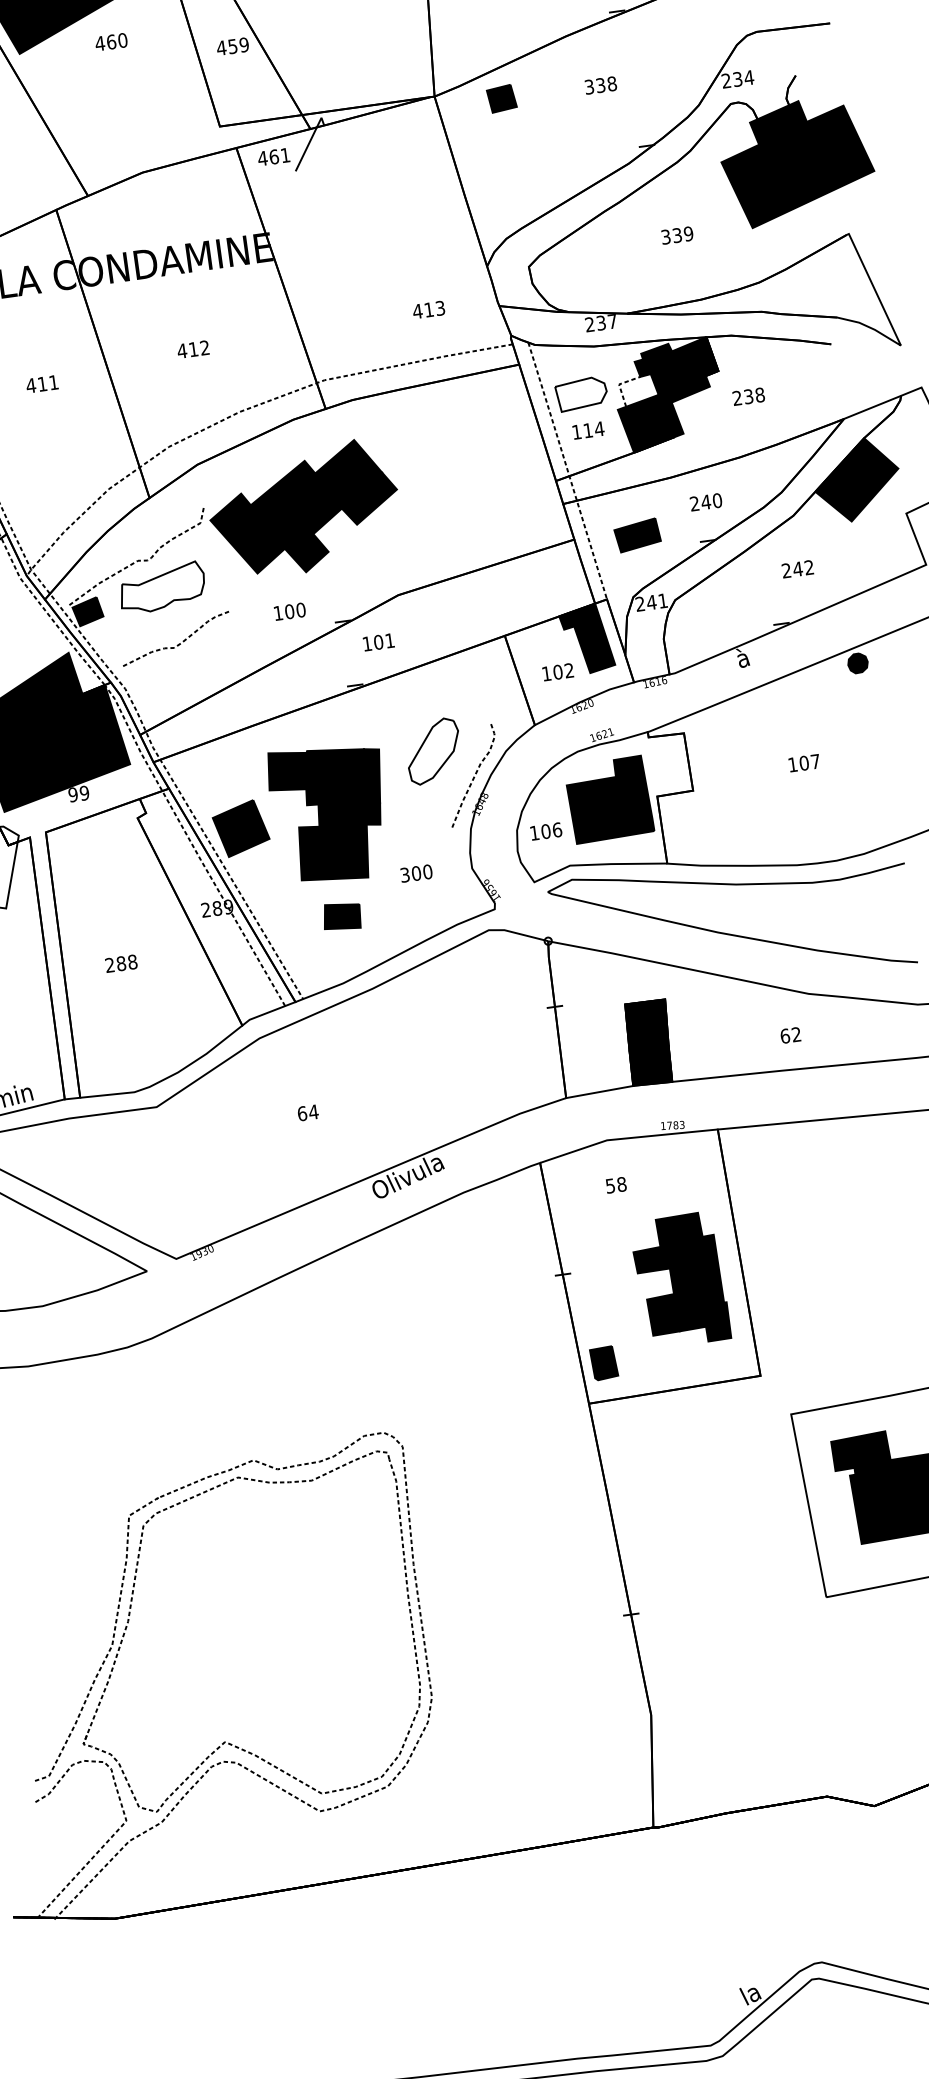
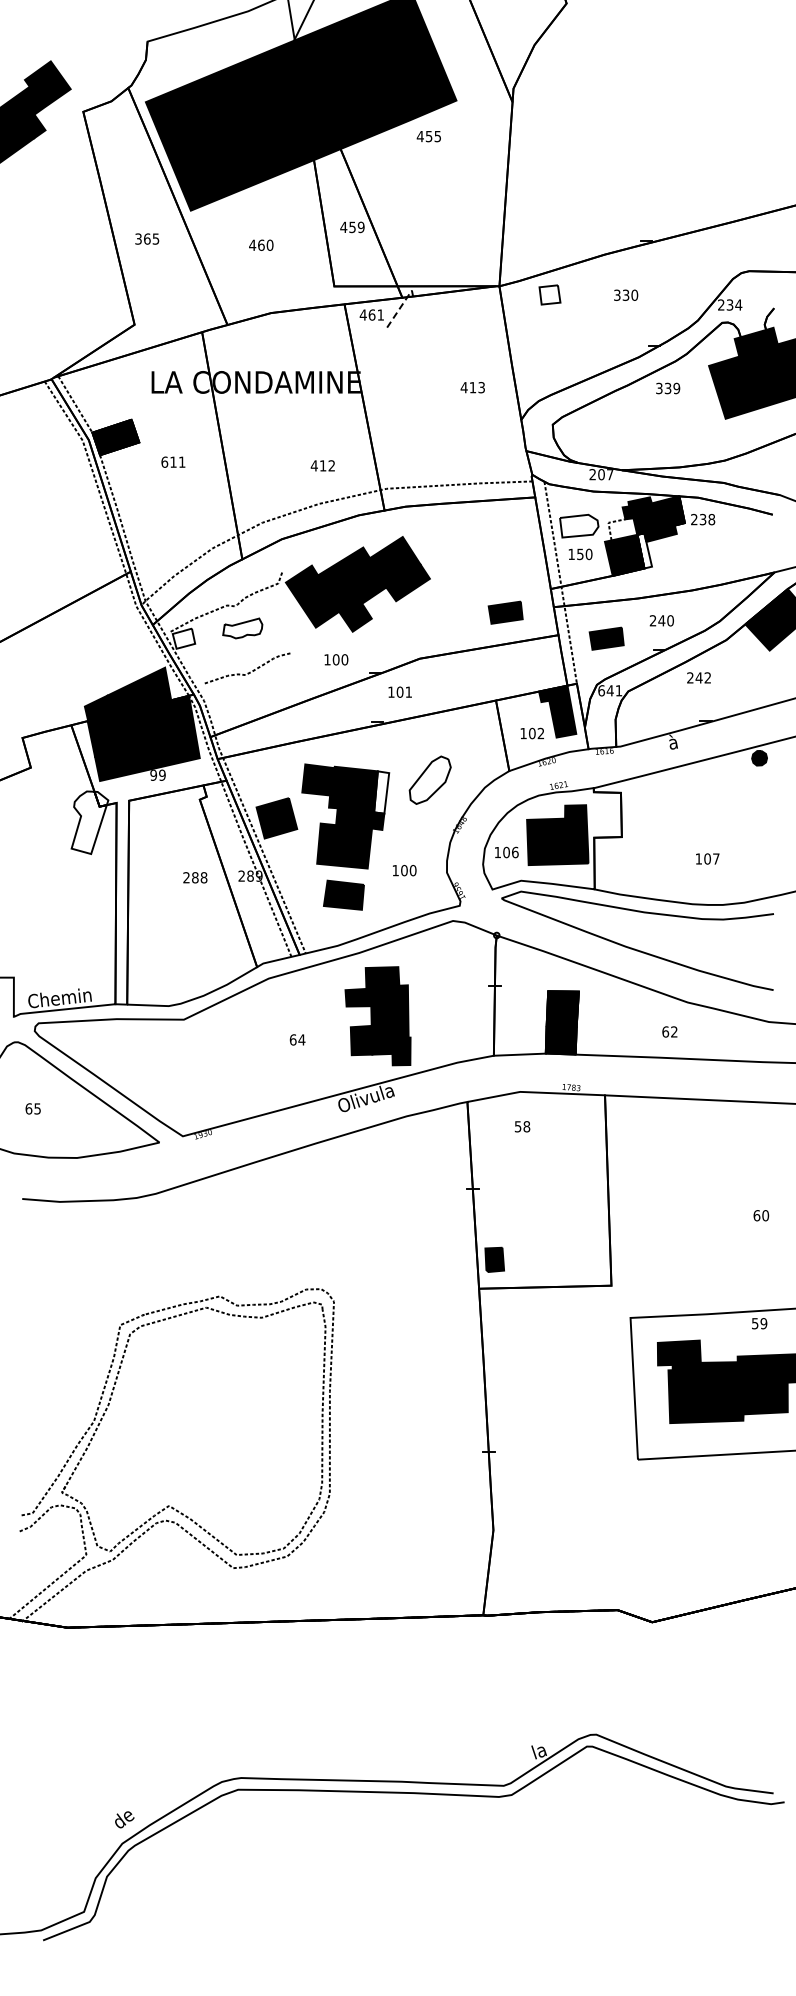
text: (111, 40) -> (261, 244), moved
text: (611, 82) -> (634, 294), 338 -> 330
fill: (501, 98) -> (549, 294), removed
line: (310, 140) -> (401, 306), solid -> dashed
text: (677, 235) -> (668, 388), moved
text: (428, 309) -> (472, 387), moved
text: (601, 322) -> (601, 474), 237 -> 207
text: (192, 349) -> (322, 465), moved
text: (30, 384) -> (164, 461), 411 -> 611
text: (749, 396) -> (703, 519), moved
fill: (670, 413) -> (644, 550), removed
text: (593, 430) -> (584, 554), 114 -> 150
part: (501, 519) -> (505, 612), added
text: (797, 568) -> (698, 677), moved
part: (162, 587) -> (242, 628), size x0.6
text: (640, 603) -> (601, 690), 241 -> 641
fill: (87, 611) -> (183, 638), removed
text: (804, 762) -> (707, 858), moved
fill: (372, 776) -> (381, 792), removed
curve: (473, 776) -> (457, 803), removed
text: (404, 874) -> (395, 870), 300 -> 100
part: (341, 916) -> (343, 895), size x1.4
text: (121, 963) -> (195, 877), moved
part: (679, 1280) -> (377, 1016), moved

